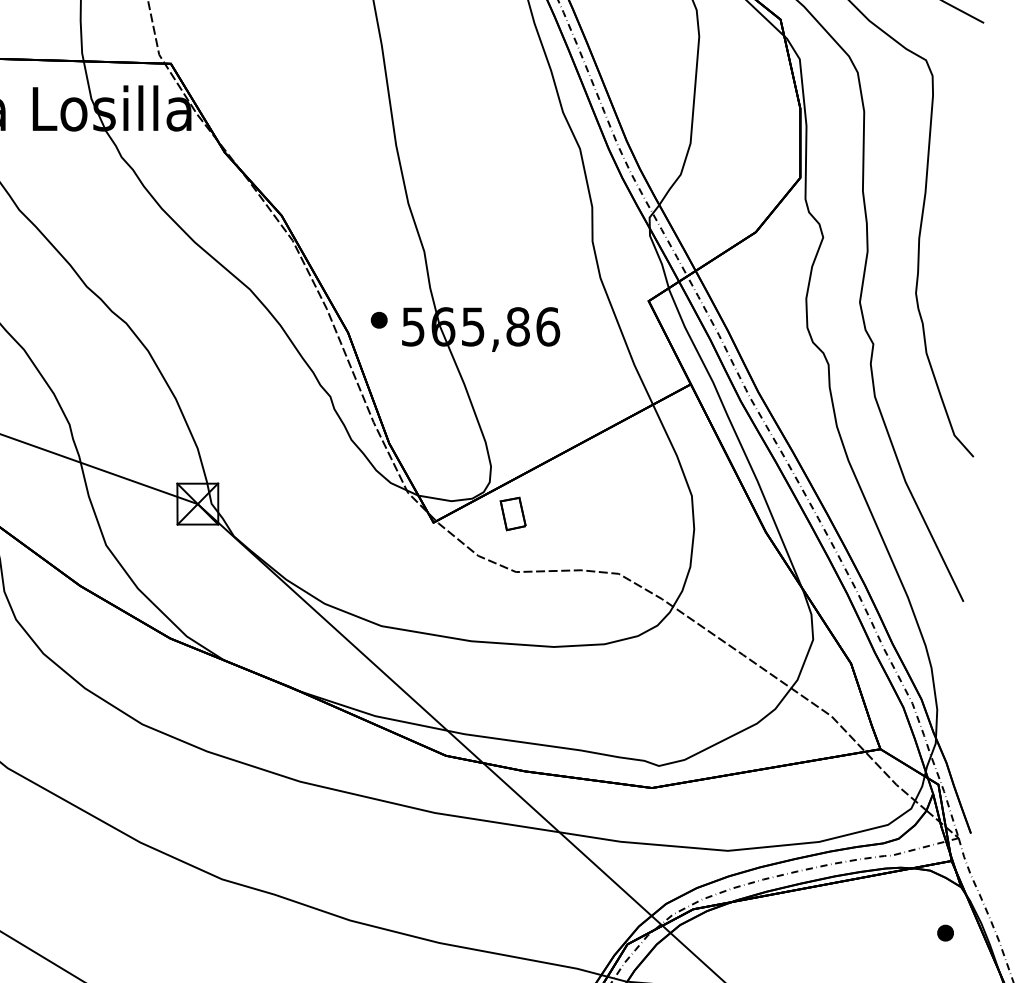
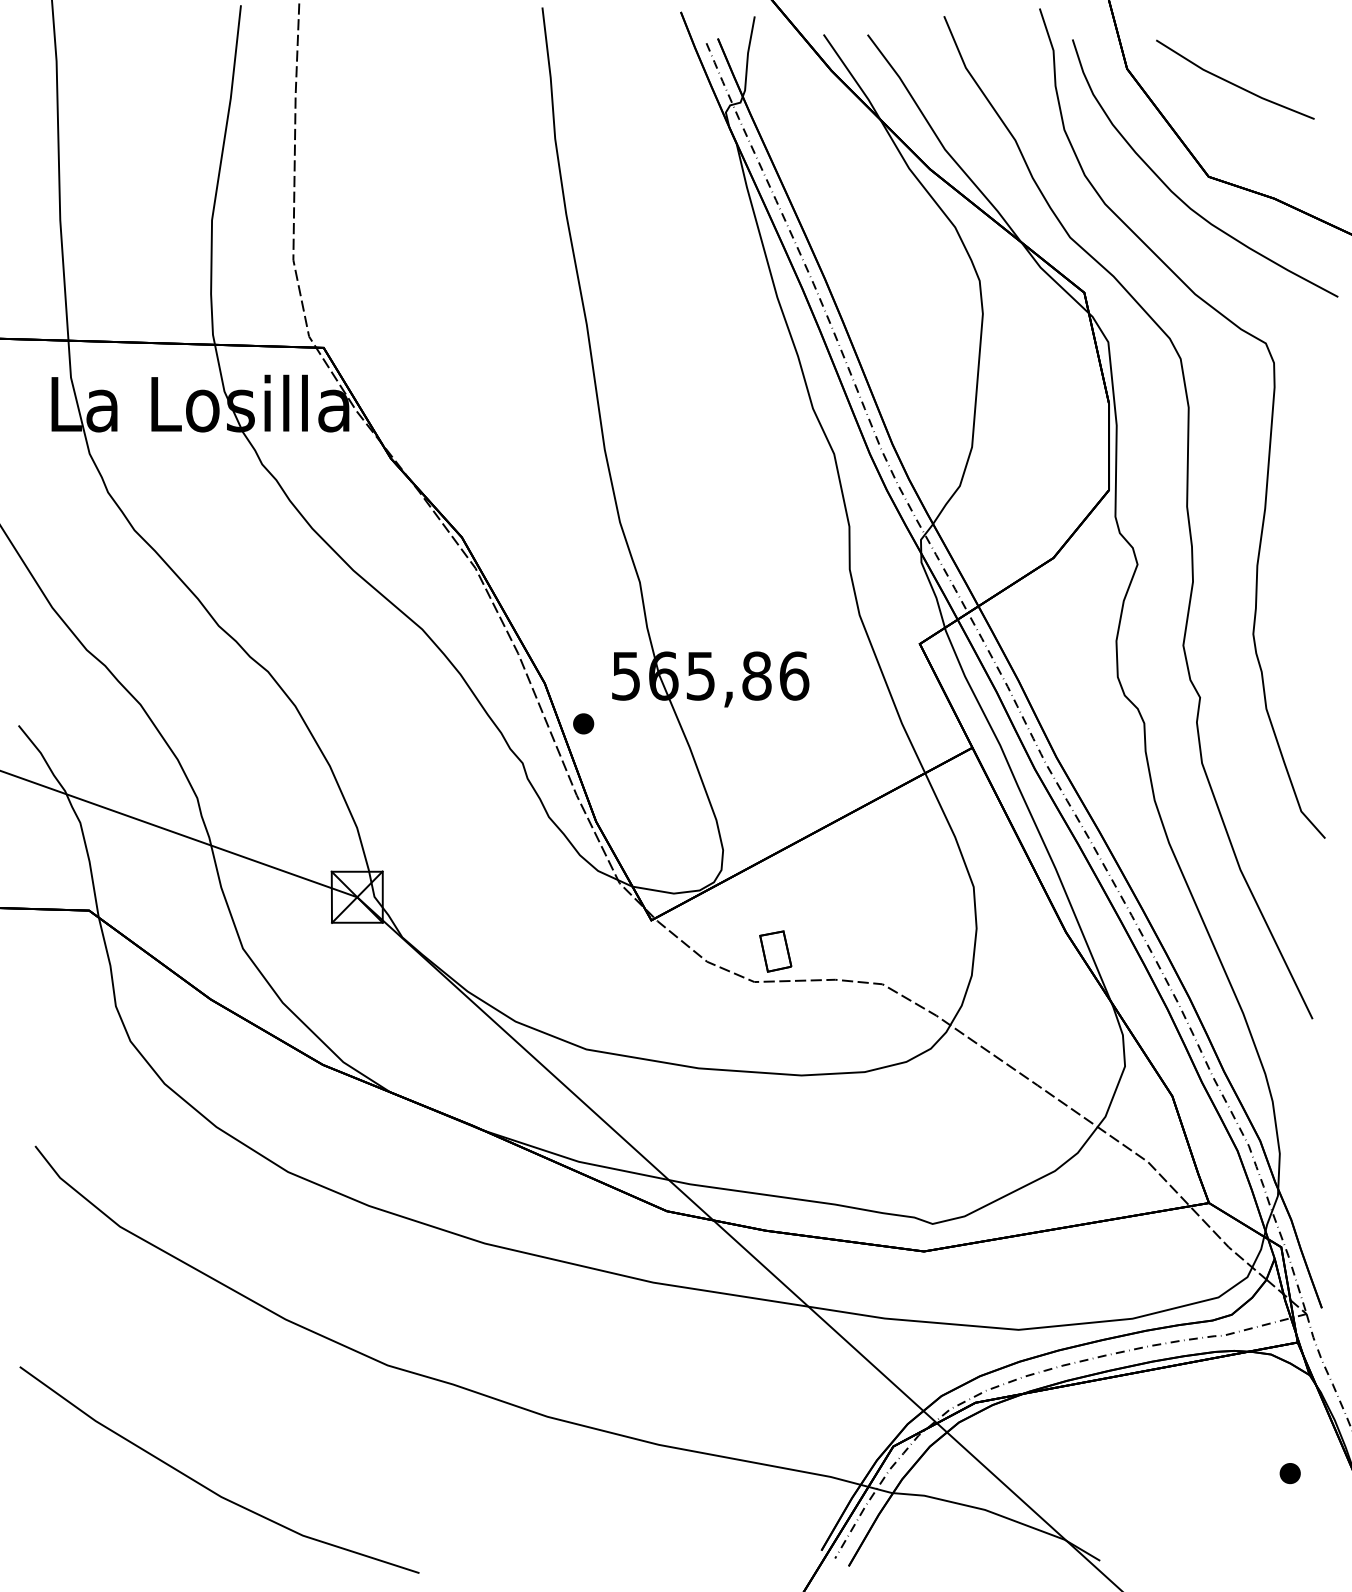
part: (379, 319) -> (583, 723), moved
part: (512, 513) -> (775, 951), moved
part: (944, 933) -> (1289, 1473), moved

